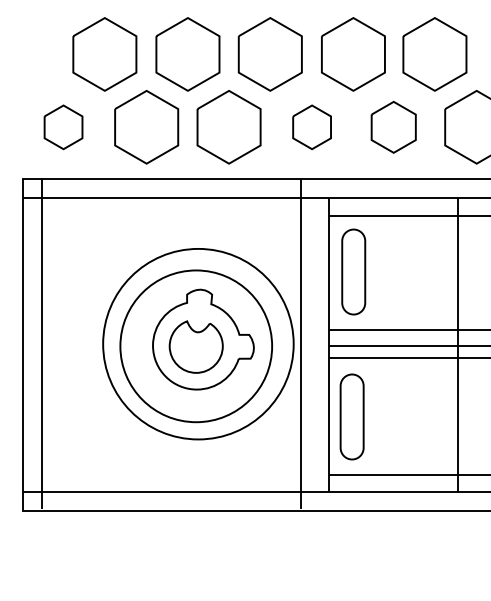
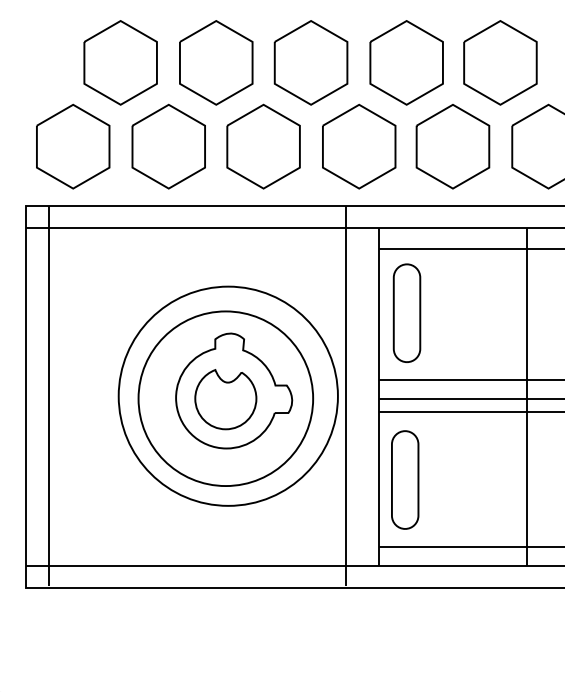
part: (63, 127) -> (73, 146), size x1.67
part: (311, 127) -> (358, 146), size x1.67
part: (393, 127) -> (452, 146), size x1.43

